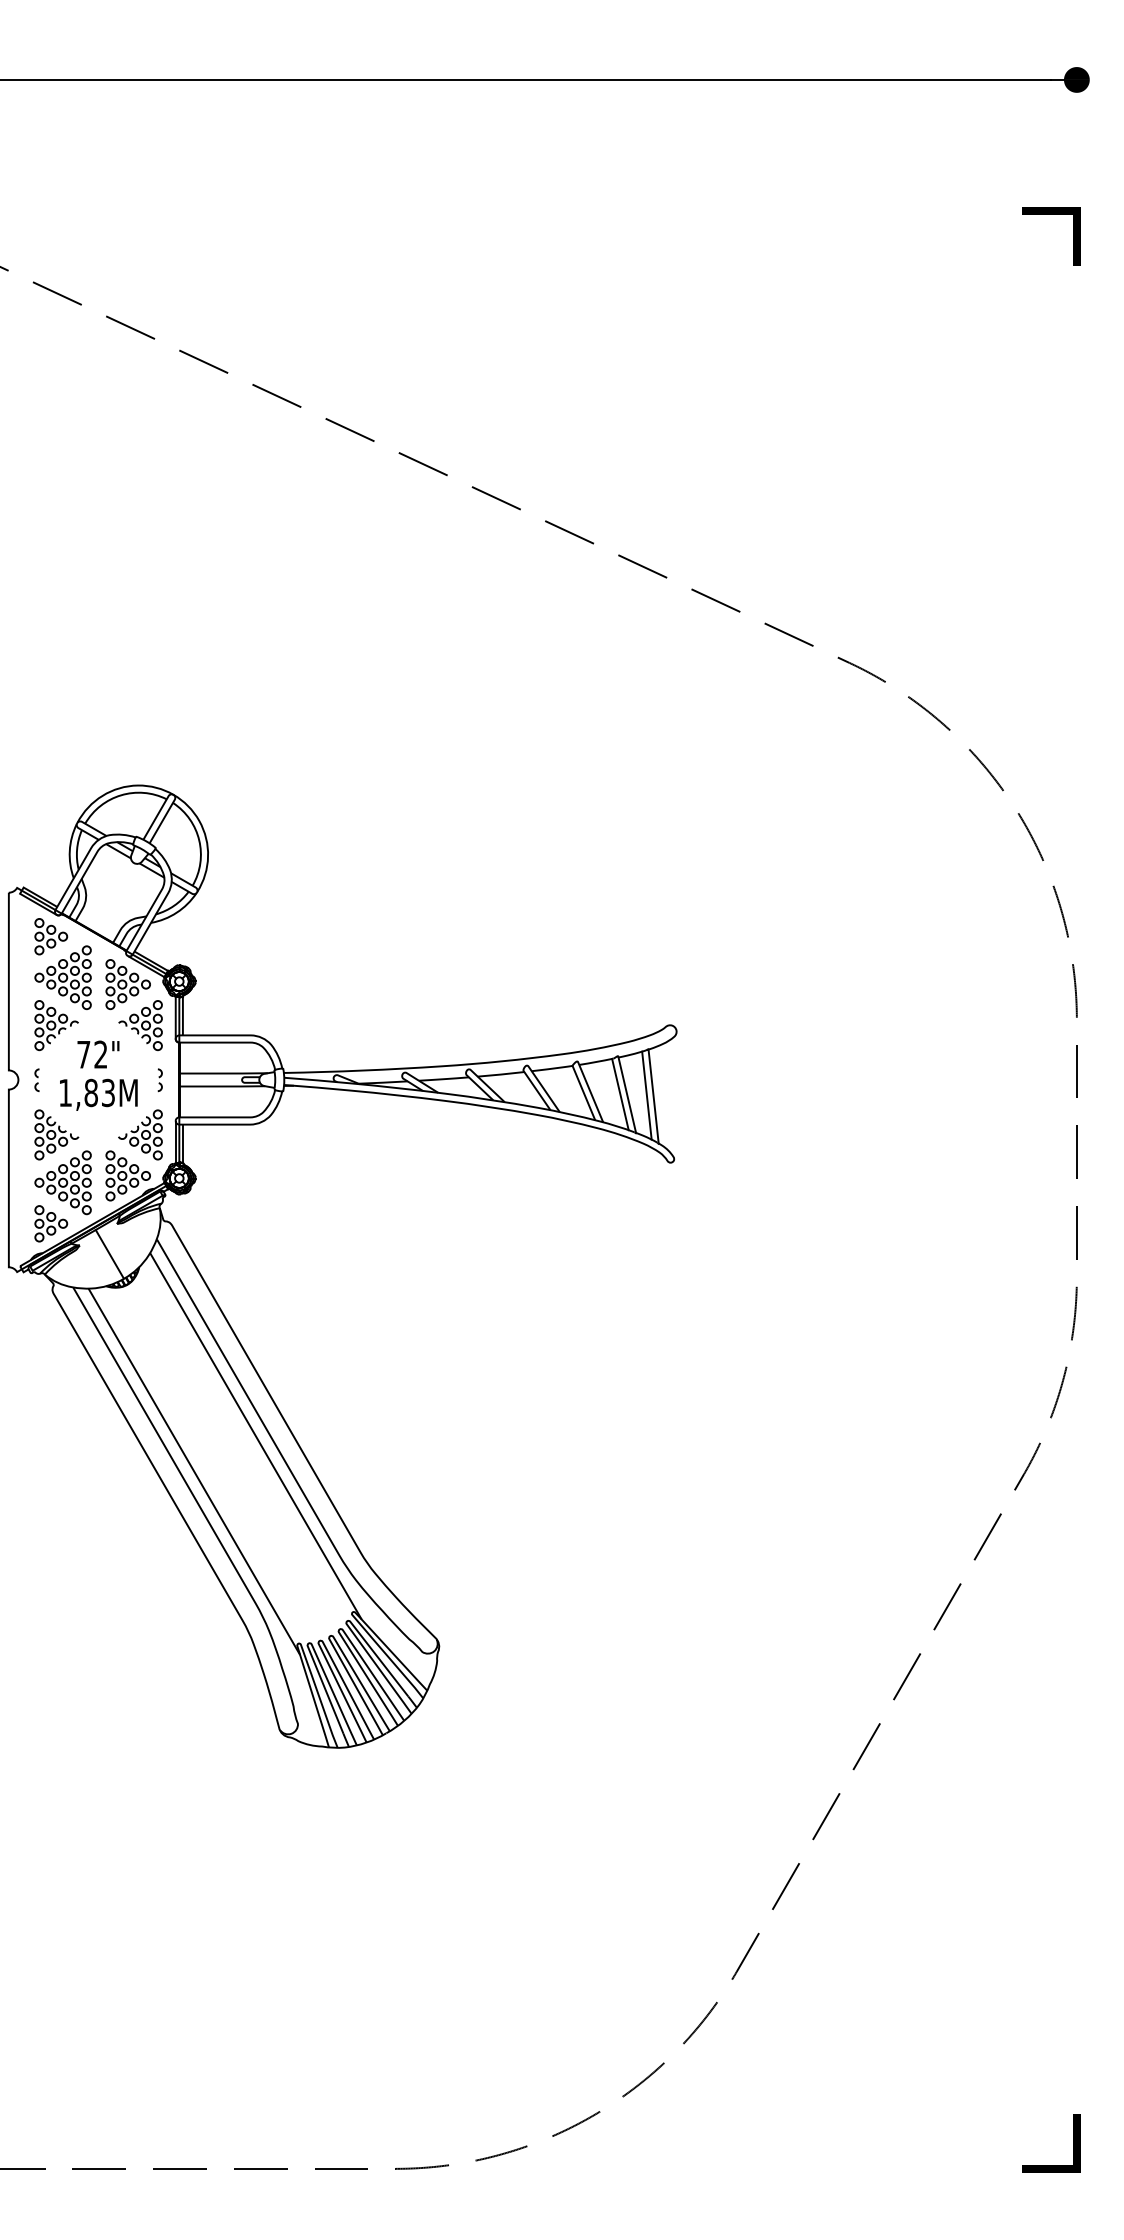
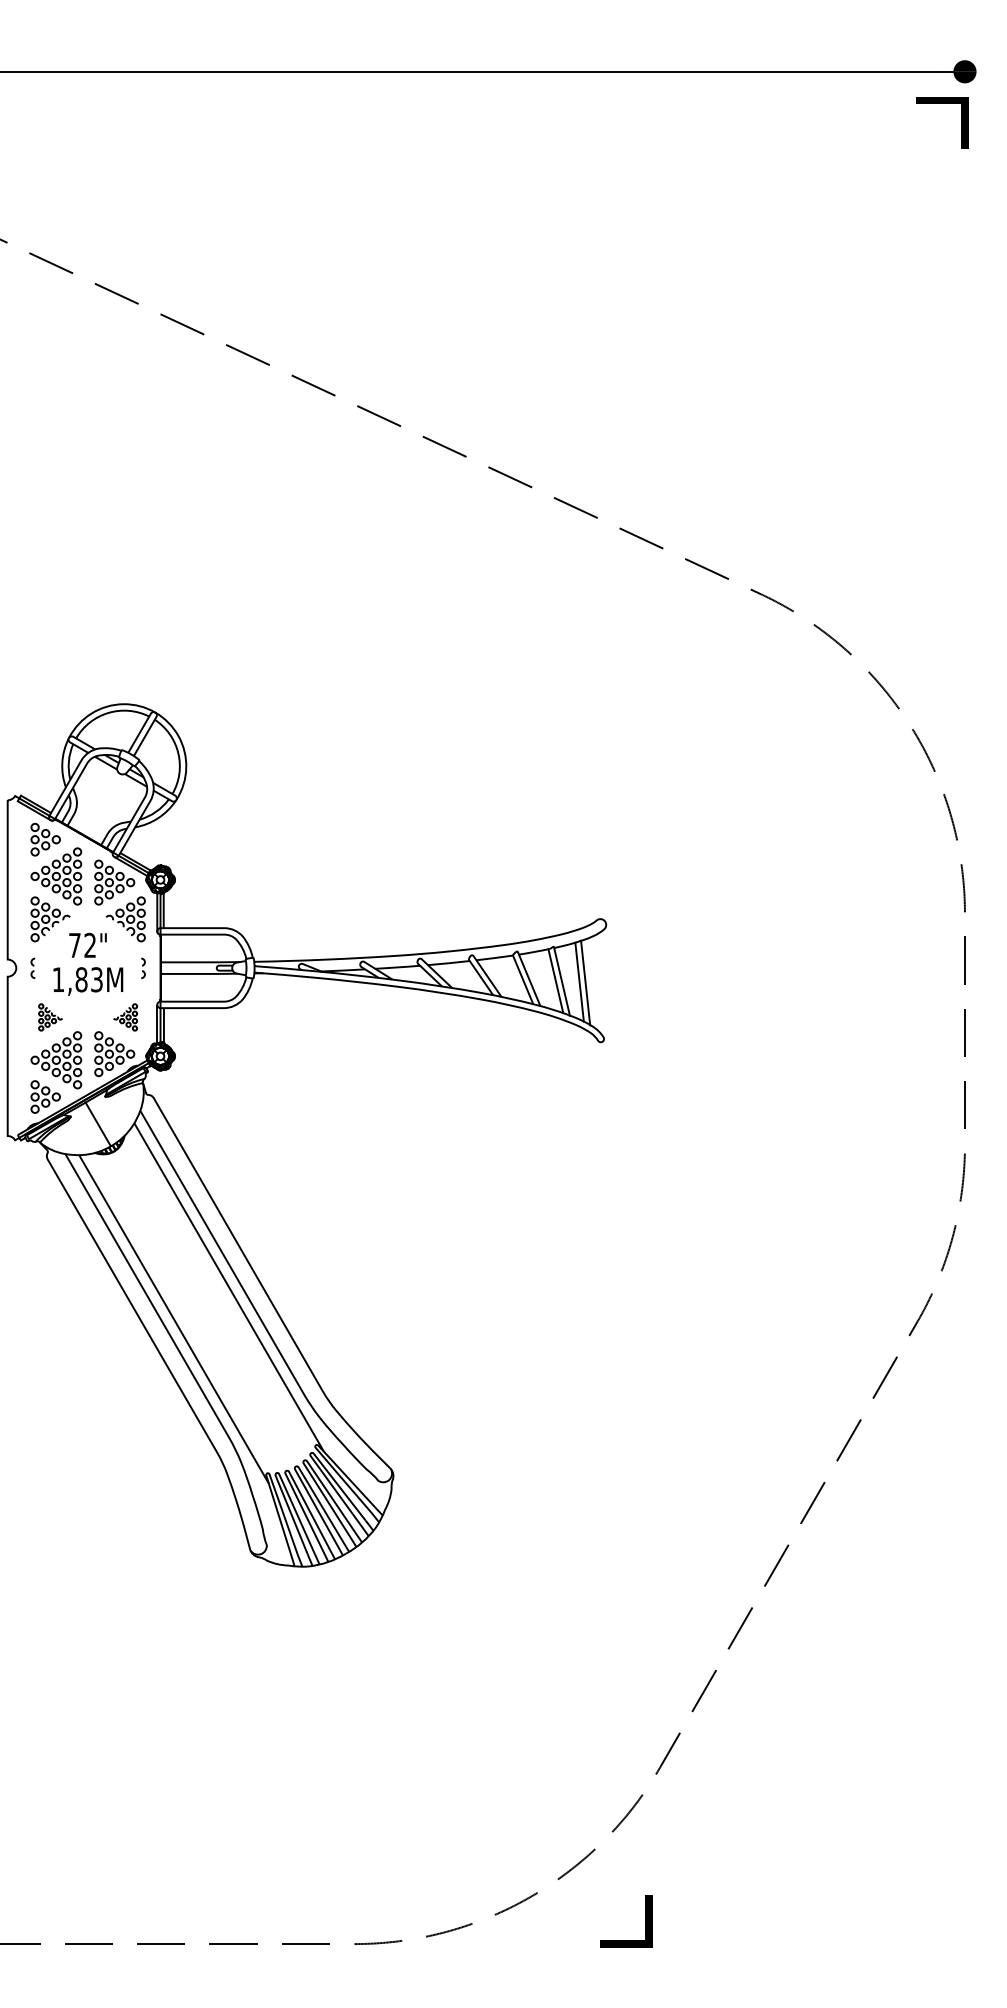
line: (1051, 214) -> (942, 103), moved
part: (56, 1135) -> (50, 1017), size x0.6
part: (140, 1135) -> (125, 1017), size x0.6
line: (1072, 2143) -> (645, 1921), moved

